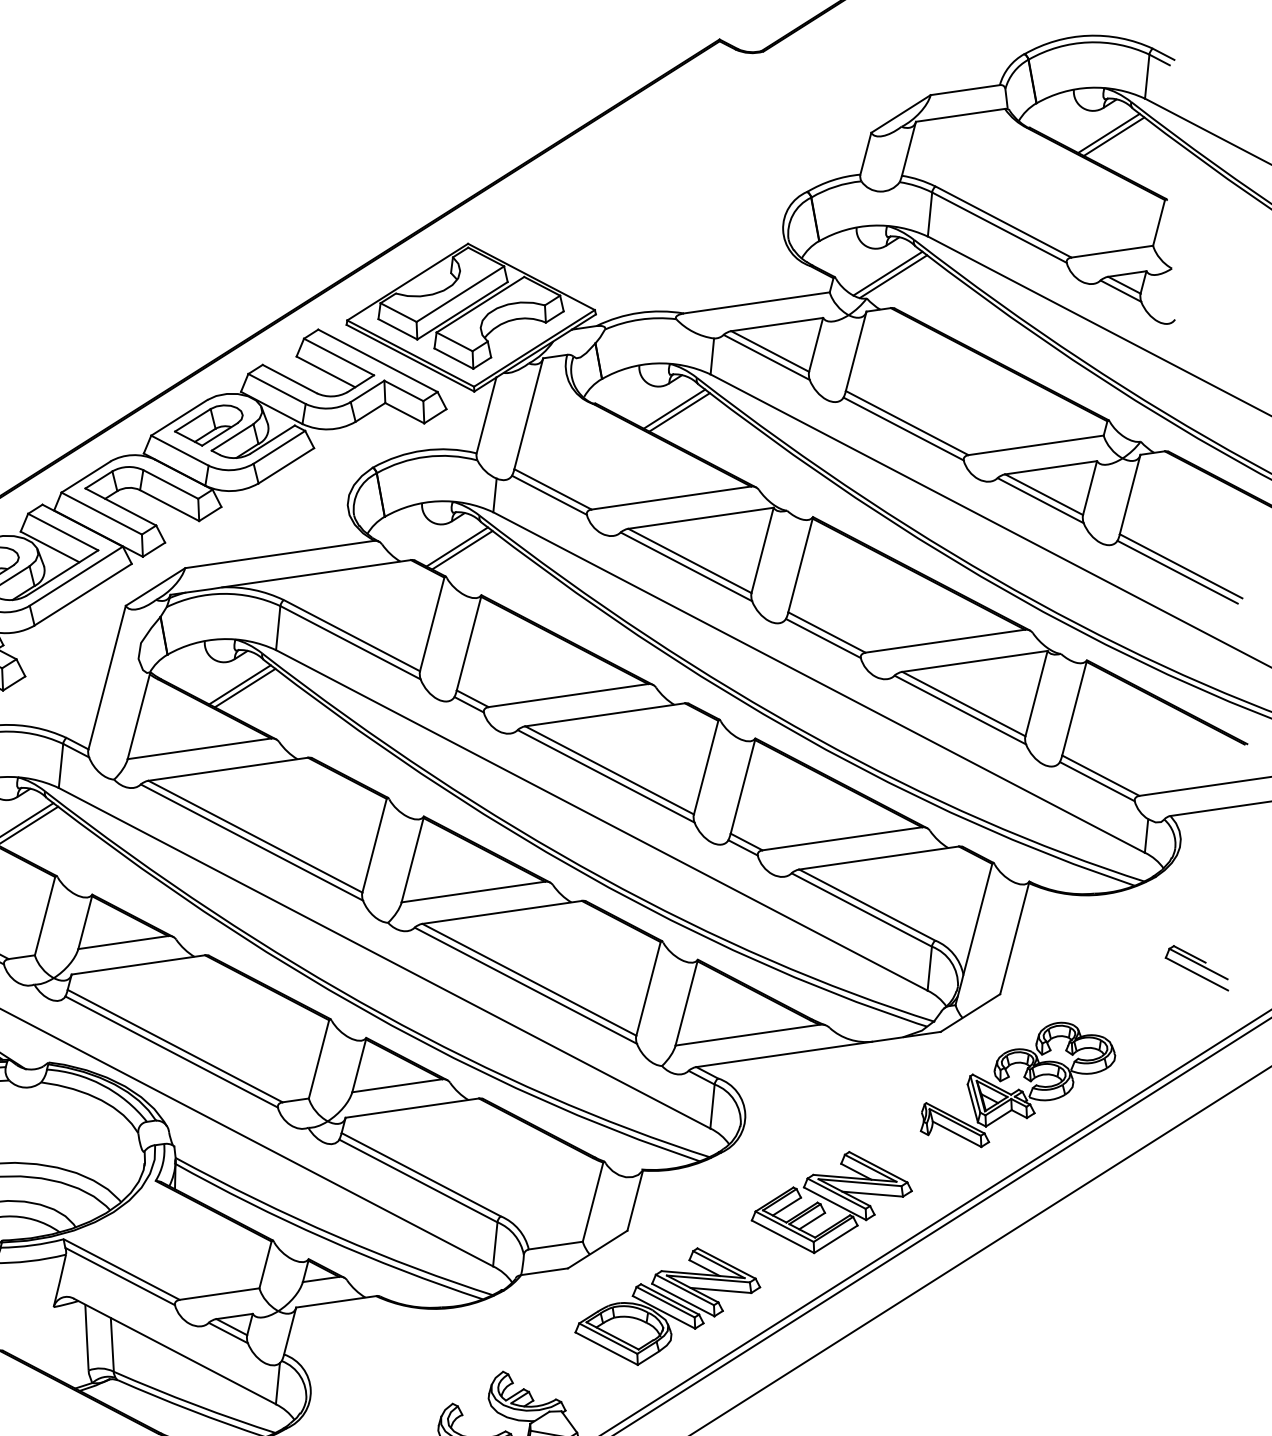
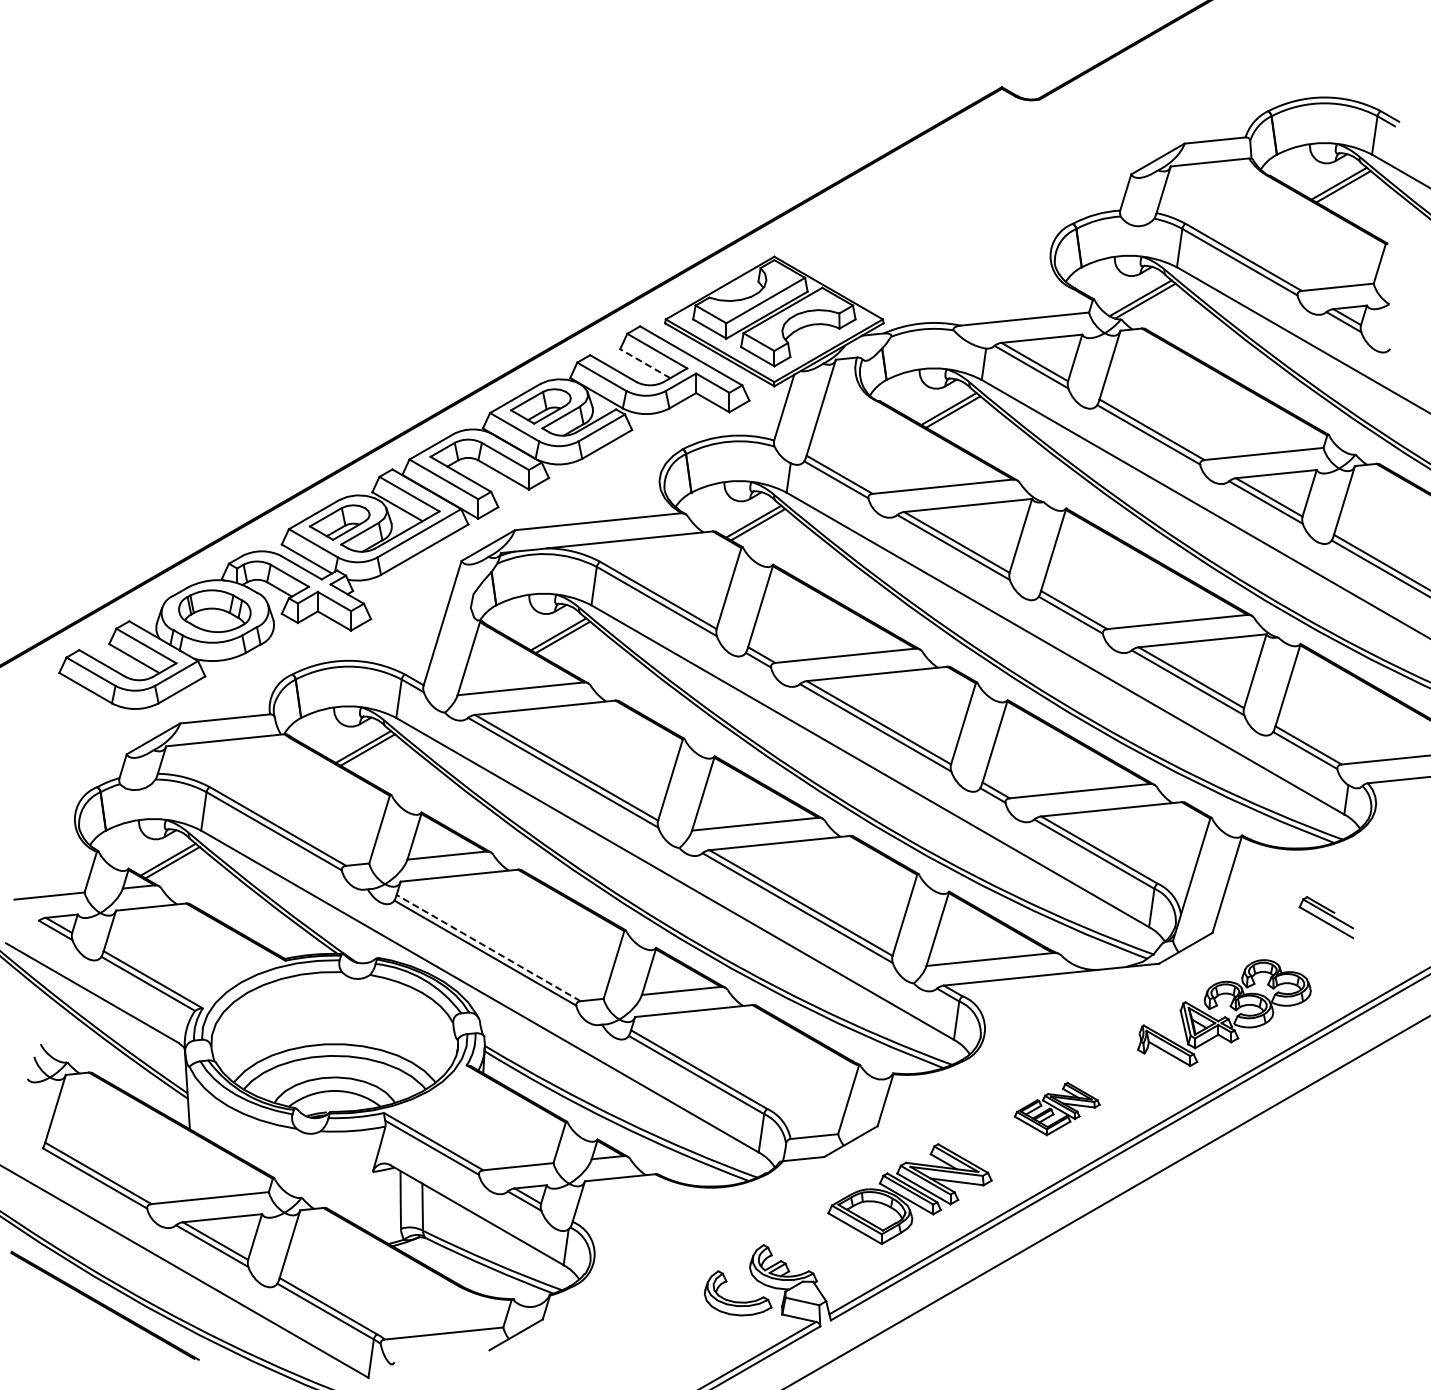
line: (326, 371) -> (645, 363), solid -> dashed
part: (1195, 968) -> (1325, 917), moved
line: (174, 1045) -> (488, 947), solid -> dashed
part: (830, 1201) -> (1056, 1108), size x0.6

